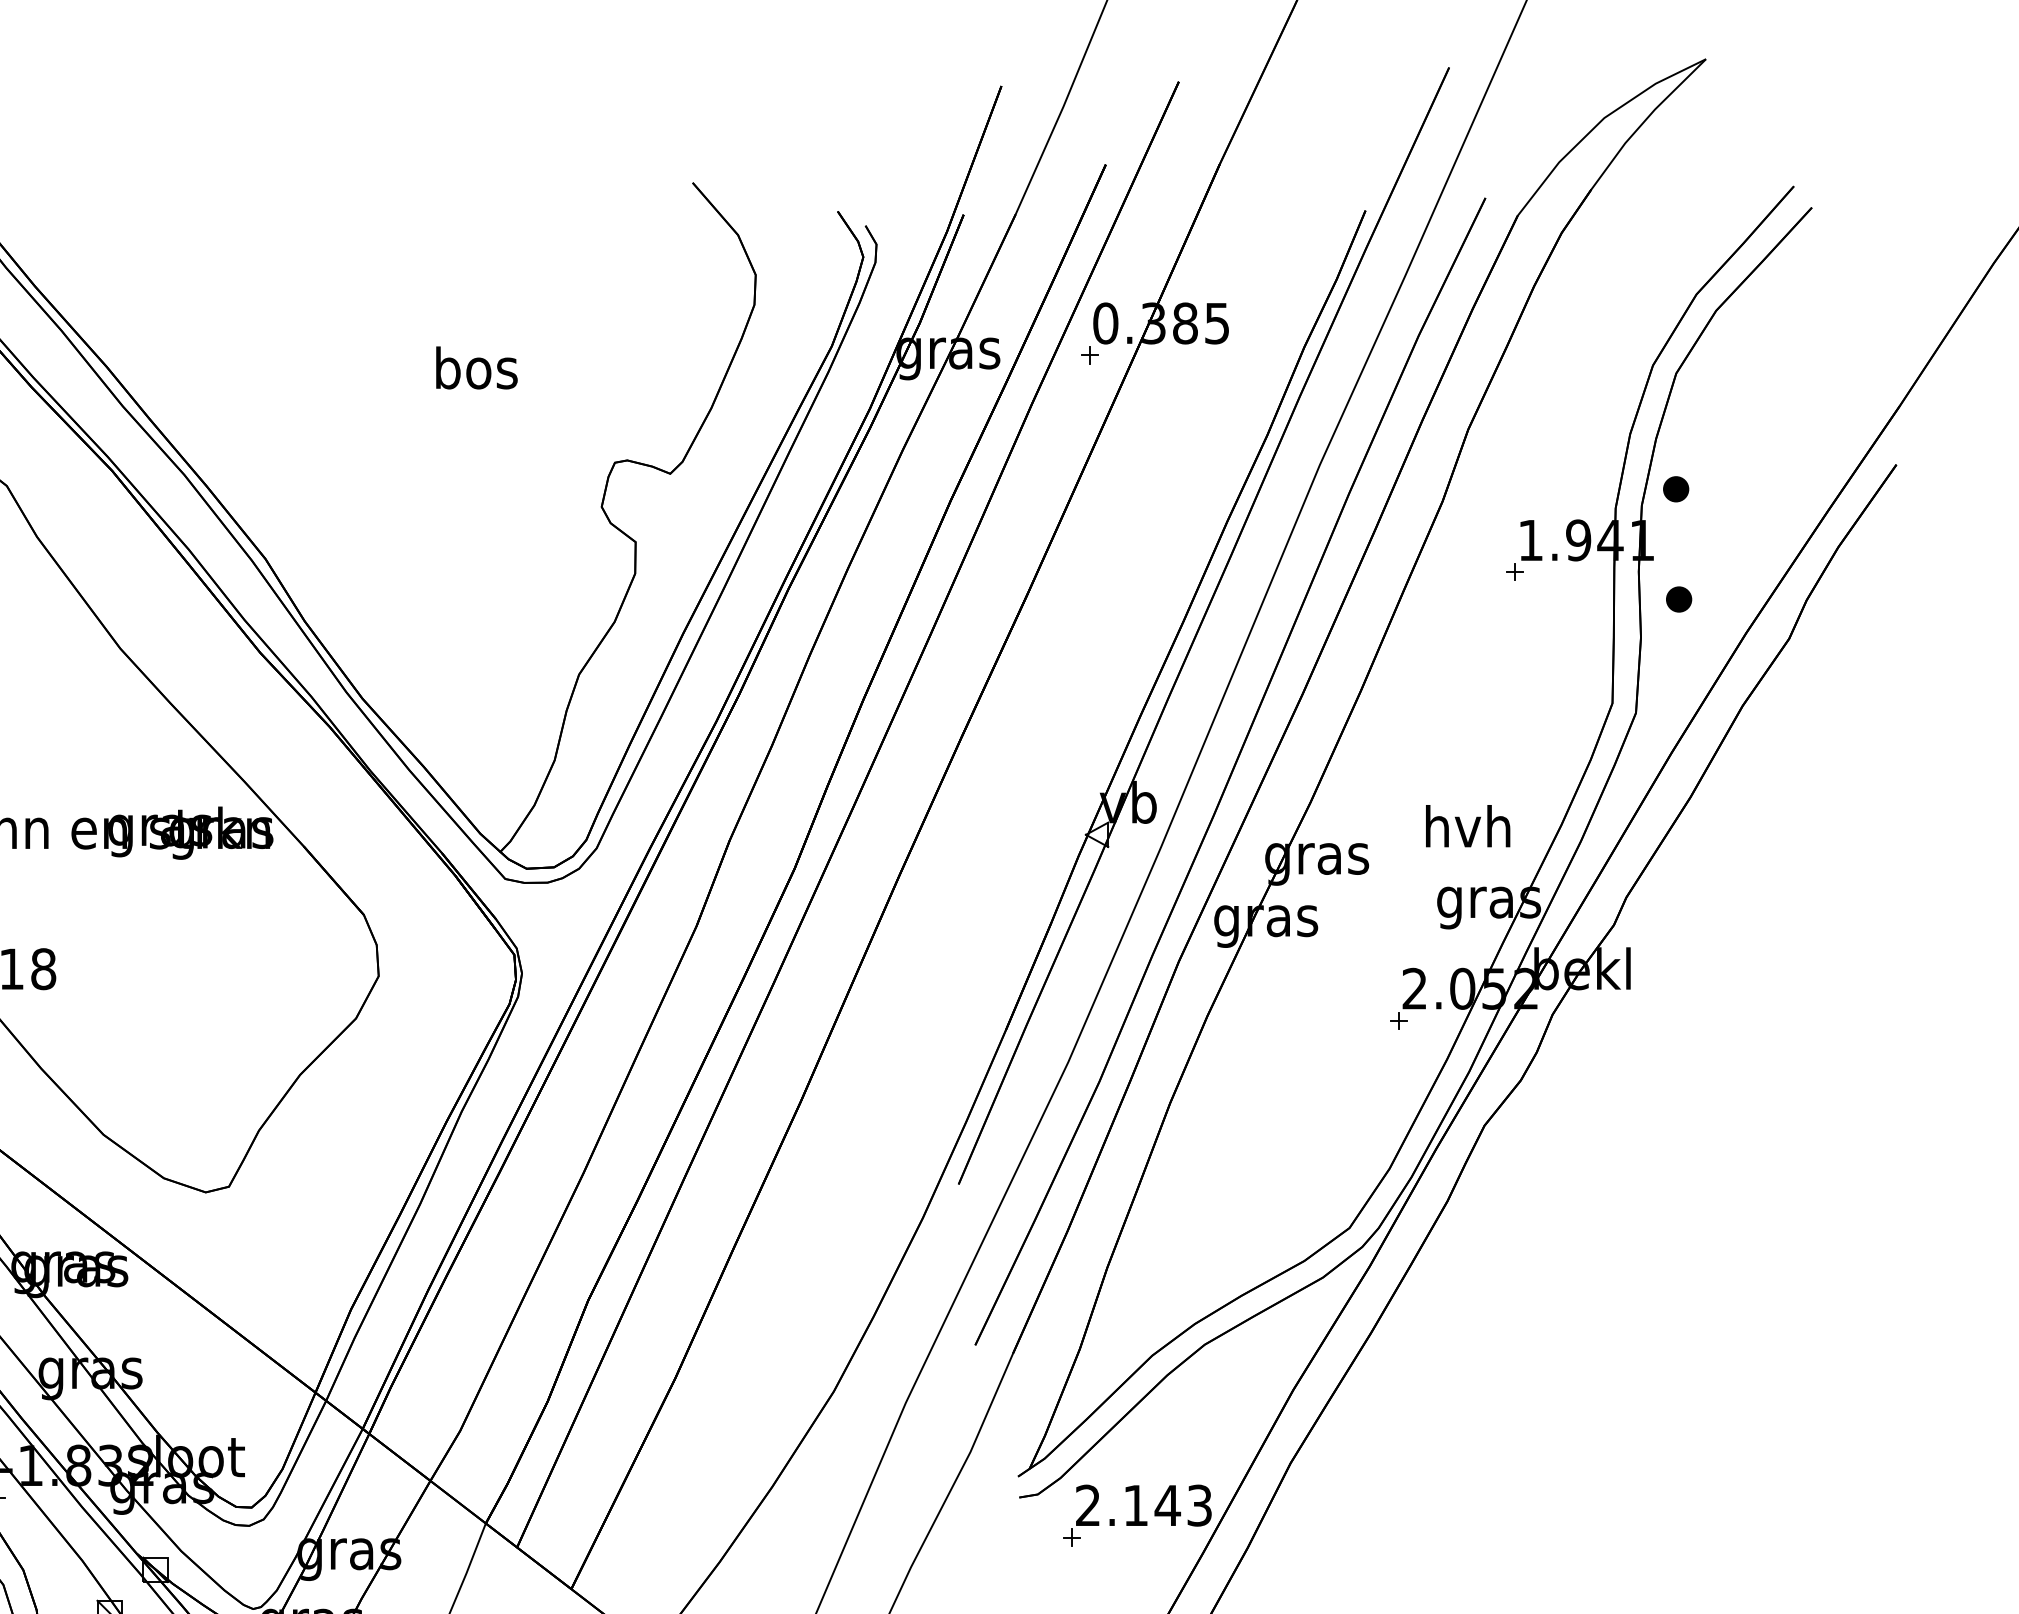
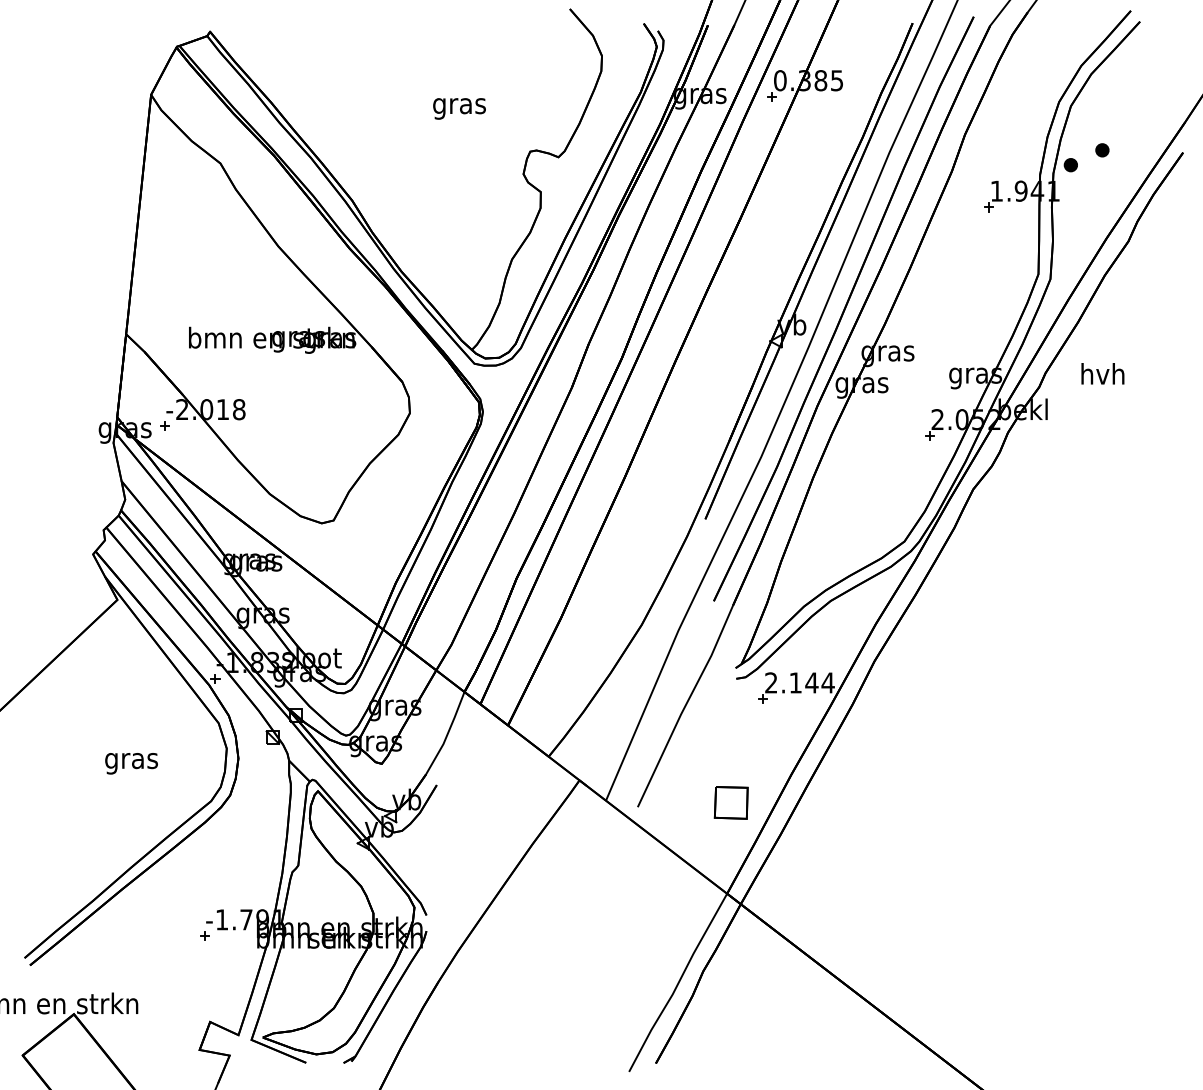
text: (476, 372) -> (459, 105), bos -> gras
part: (1679, 599) -> (1102, 150), moved
text: (1467, 825) -> (1102, 373), moved
text: (1198, 1504) -> (827, 682), 2.143 -> 2.144

